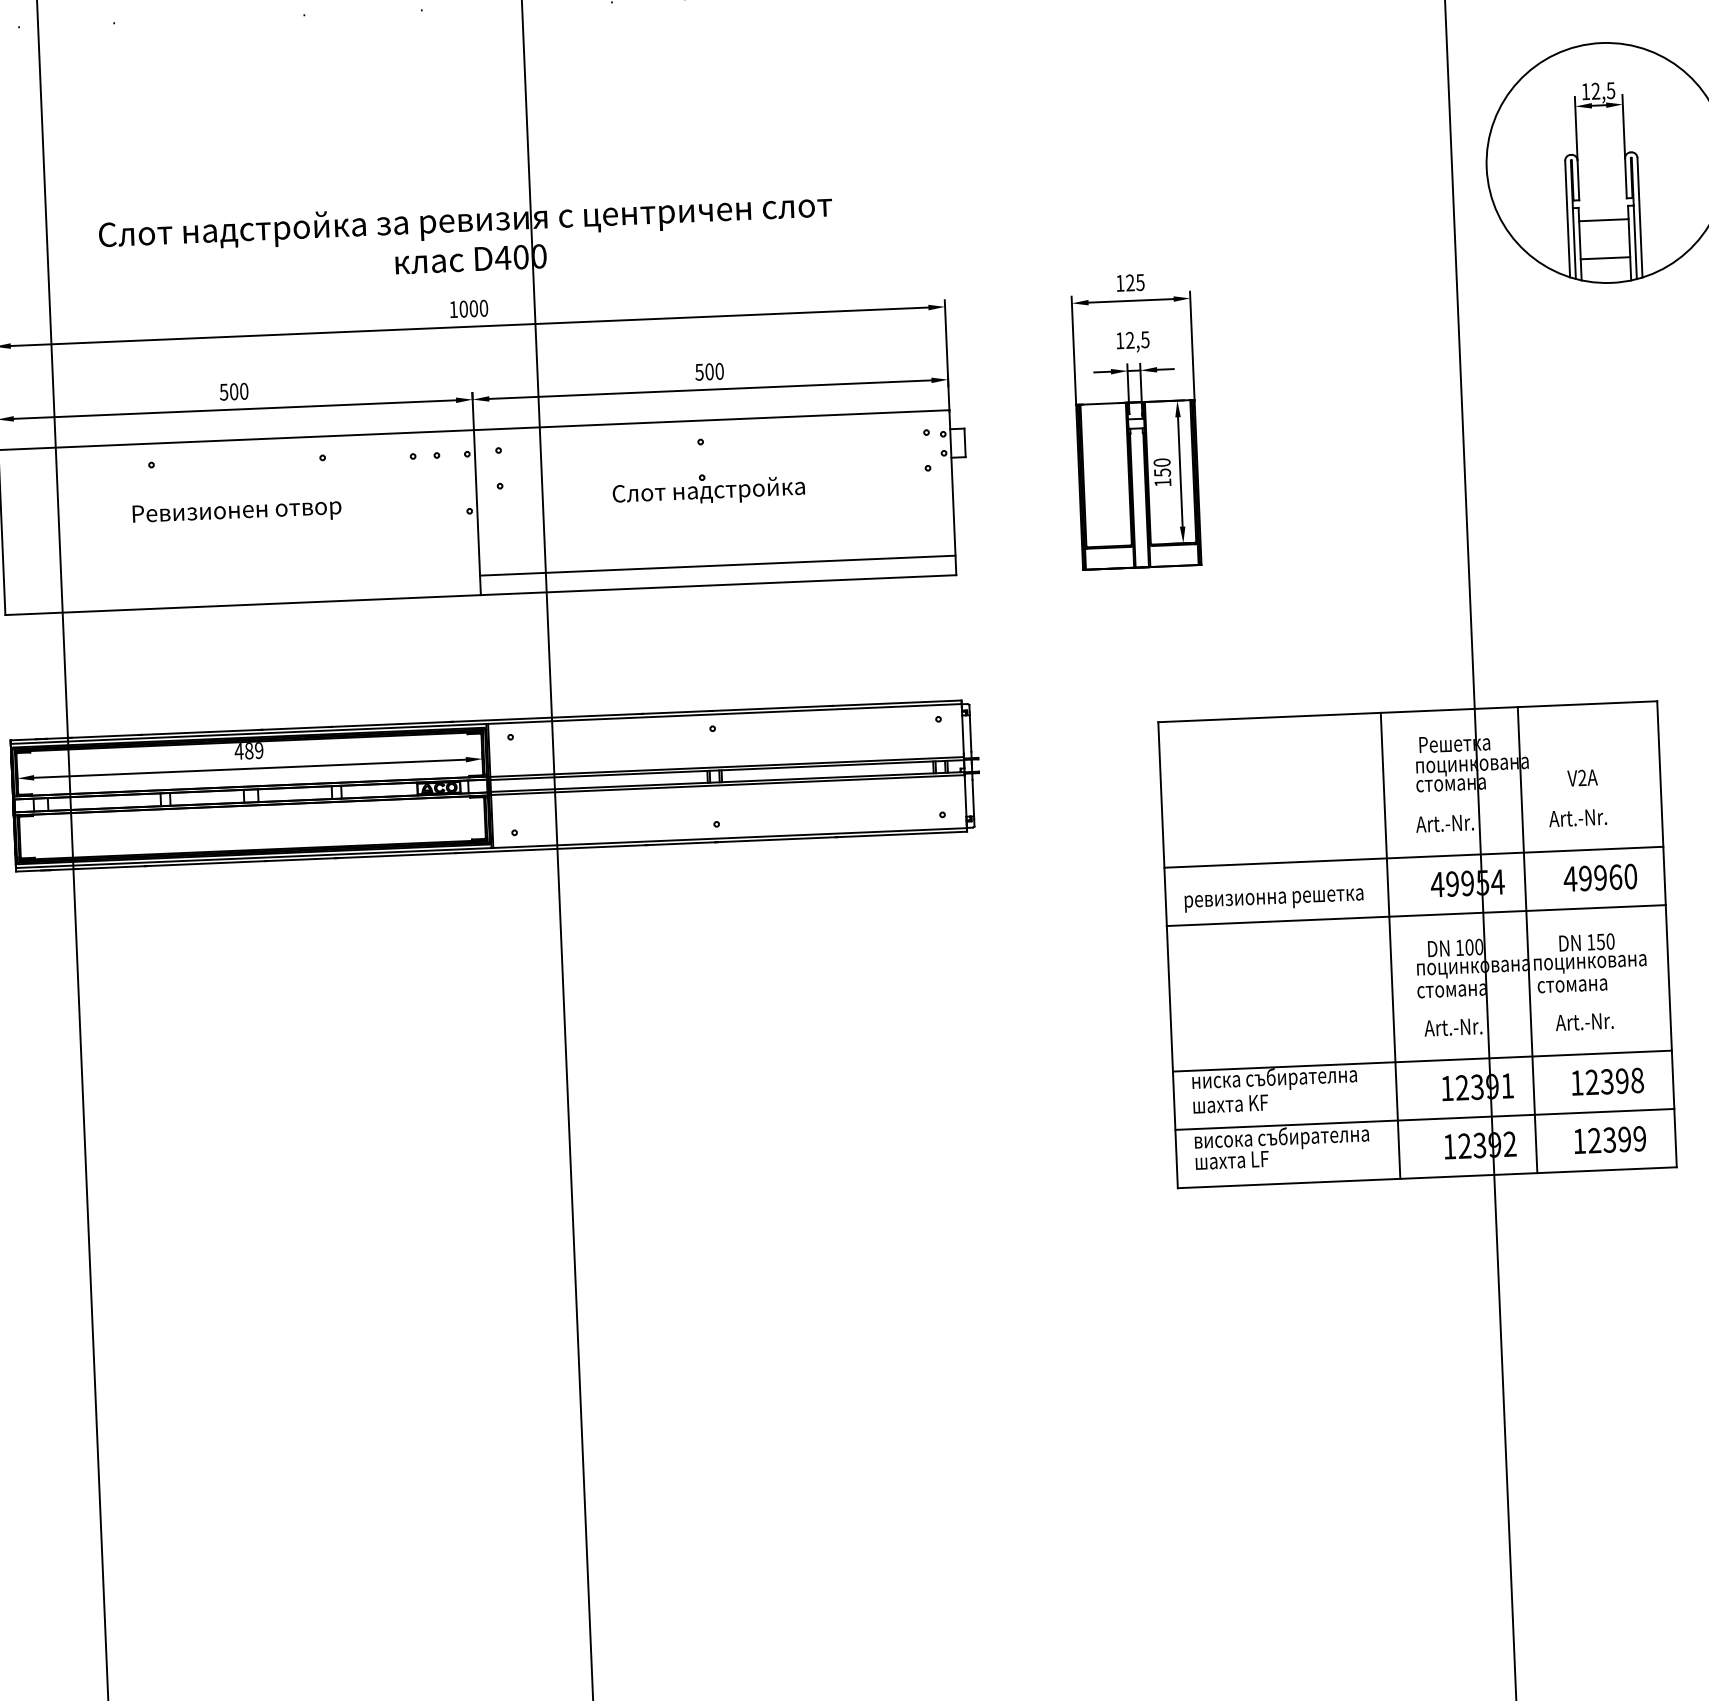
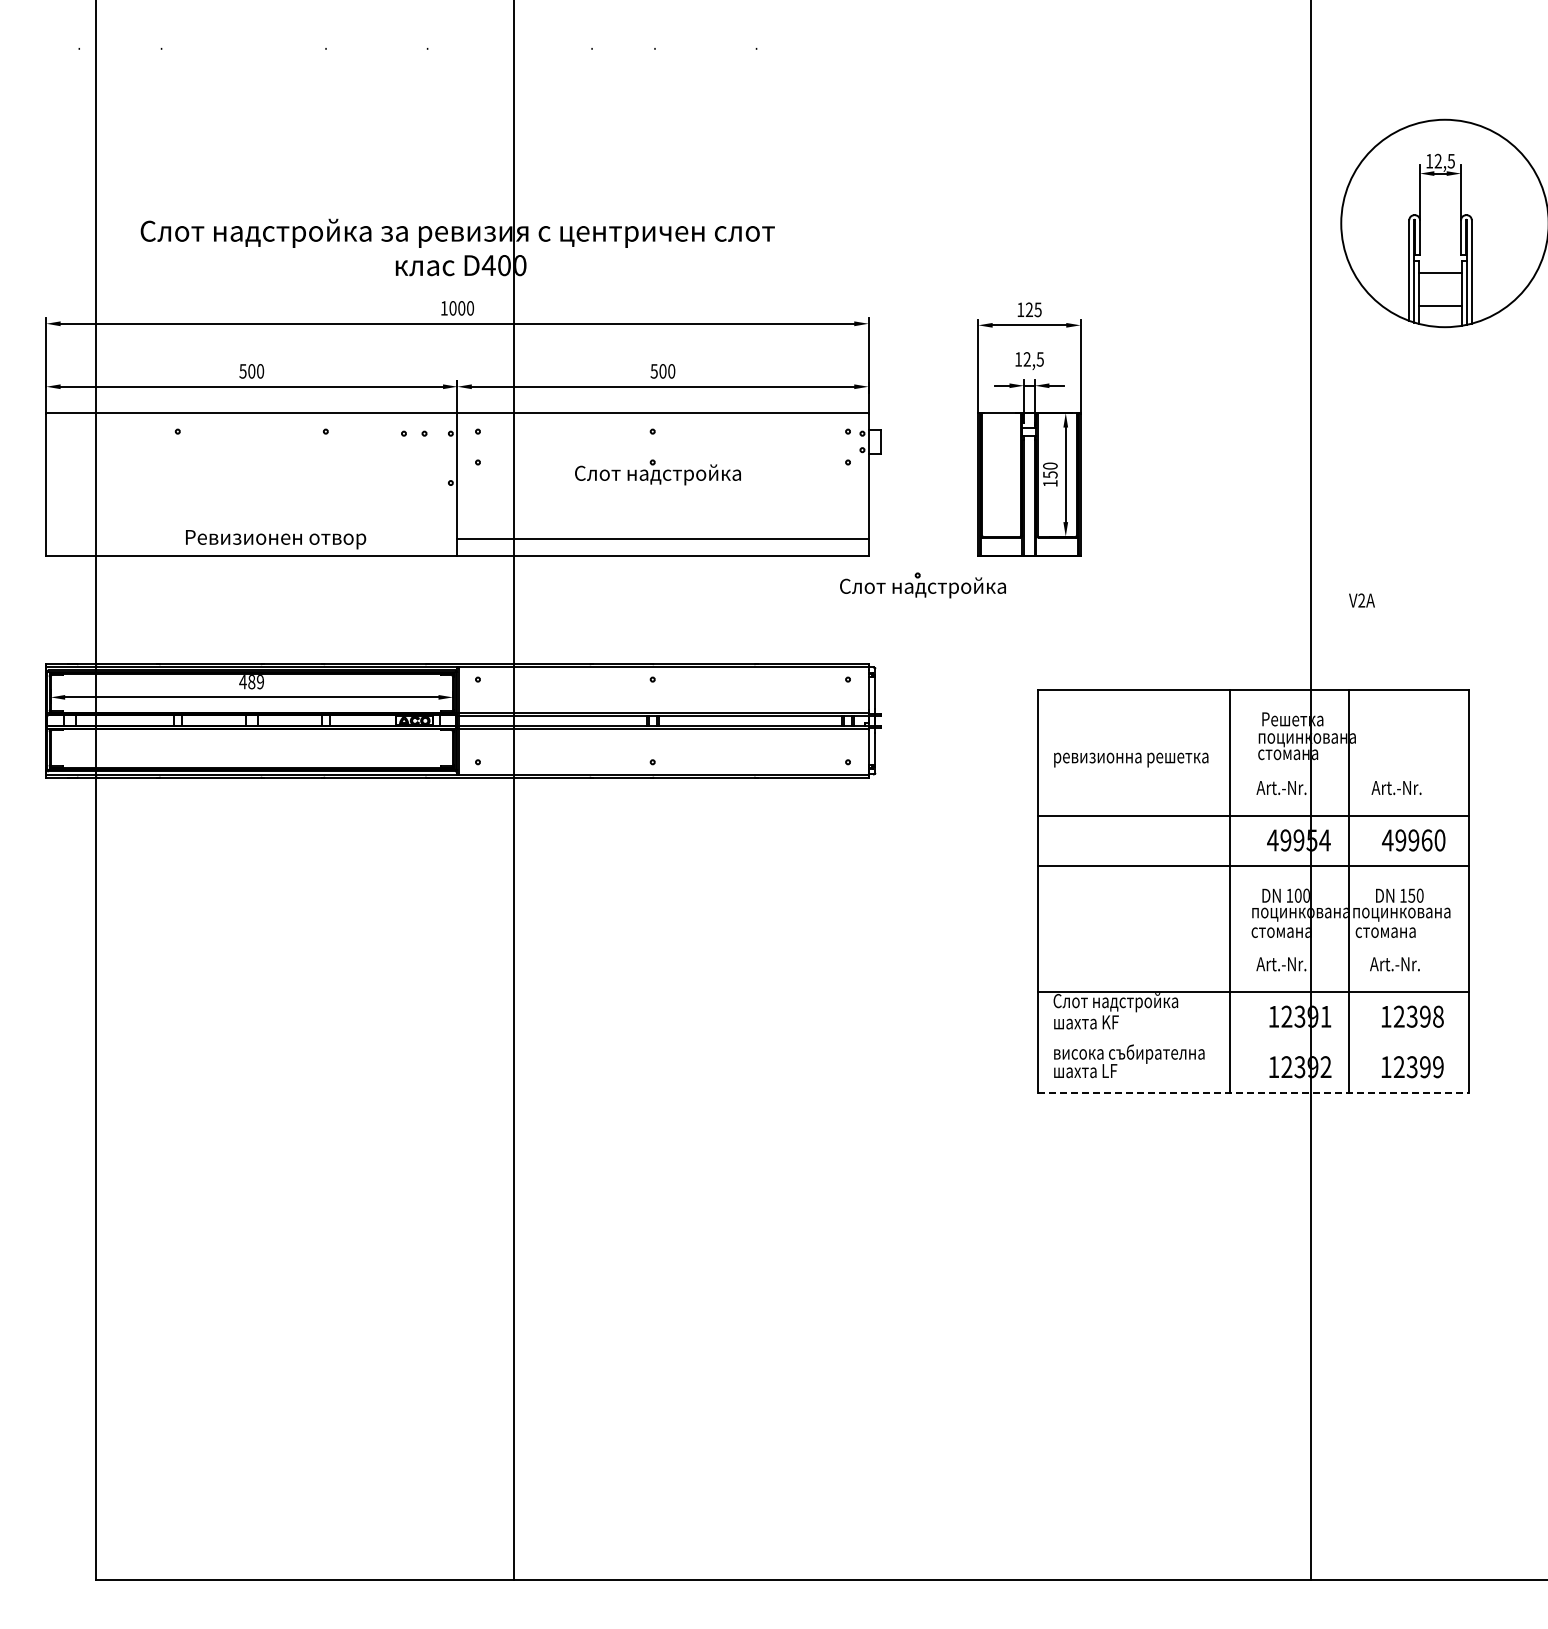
text: (237, 512) -> (276, 539), moved
part: (1020, 606) -> (922, 585), added
text: (1582, 777) -> (1361, 600), moved
text: (1274, 899) -> (1131, 759), moved
text: (1273, 1079) -> (1124, 1002), ниска събирателна -> Слот надстройка
line: (1424, 1119) -> (1253, 1042), removed
line: (1427, 1178) -> (1253, 1093), solid -> dashed

